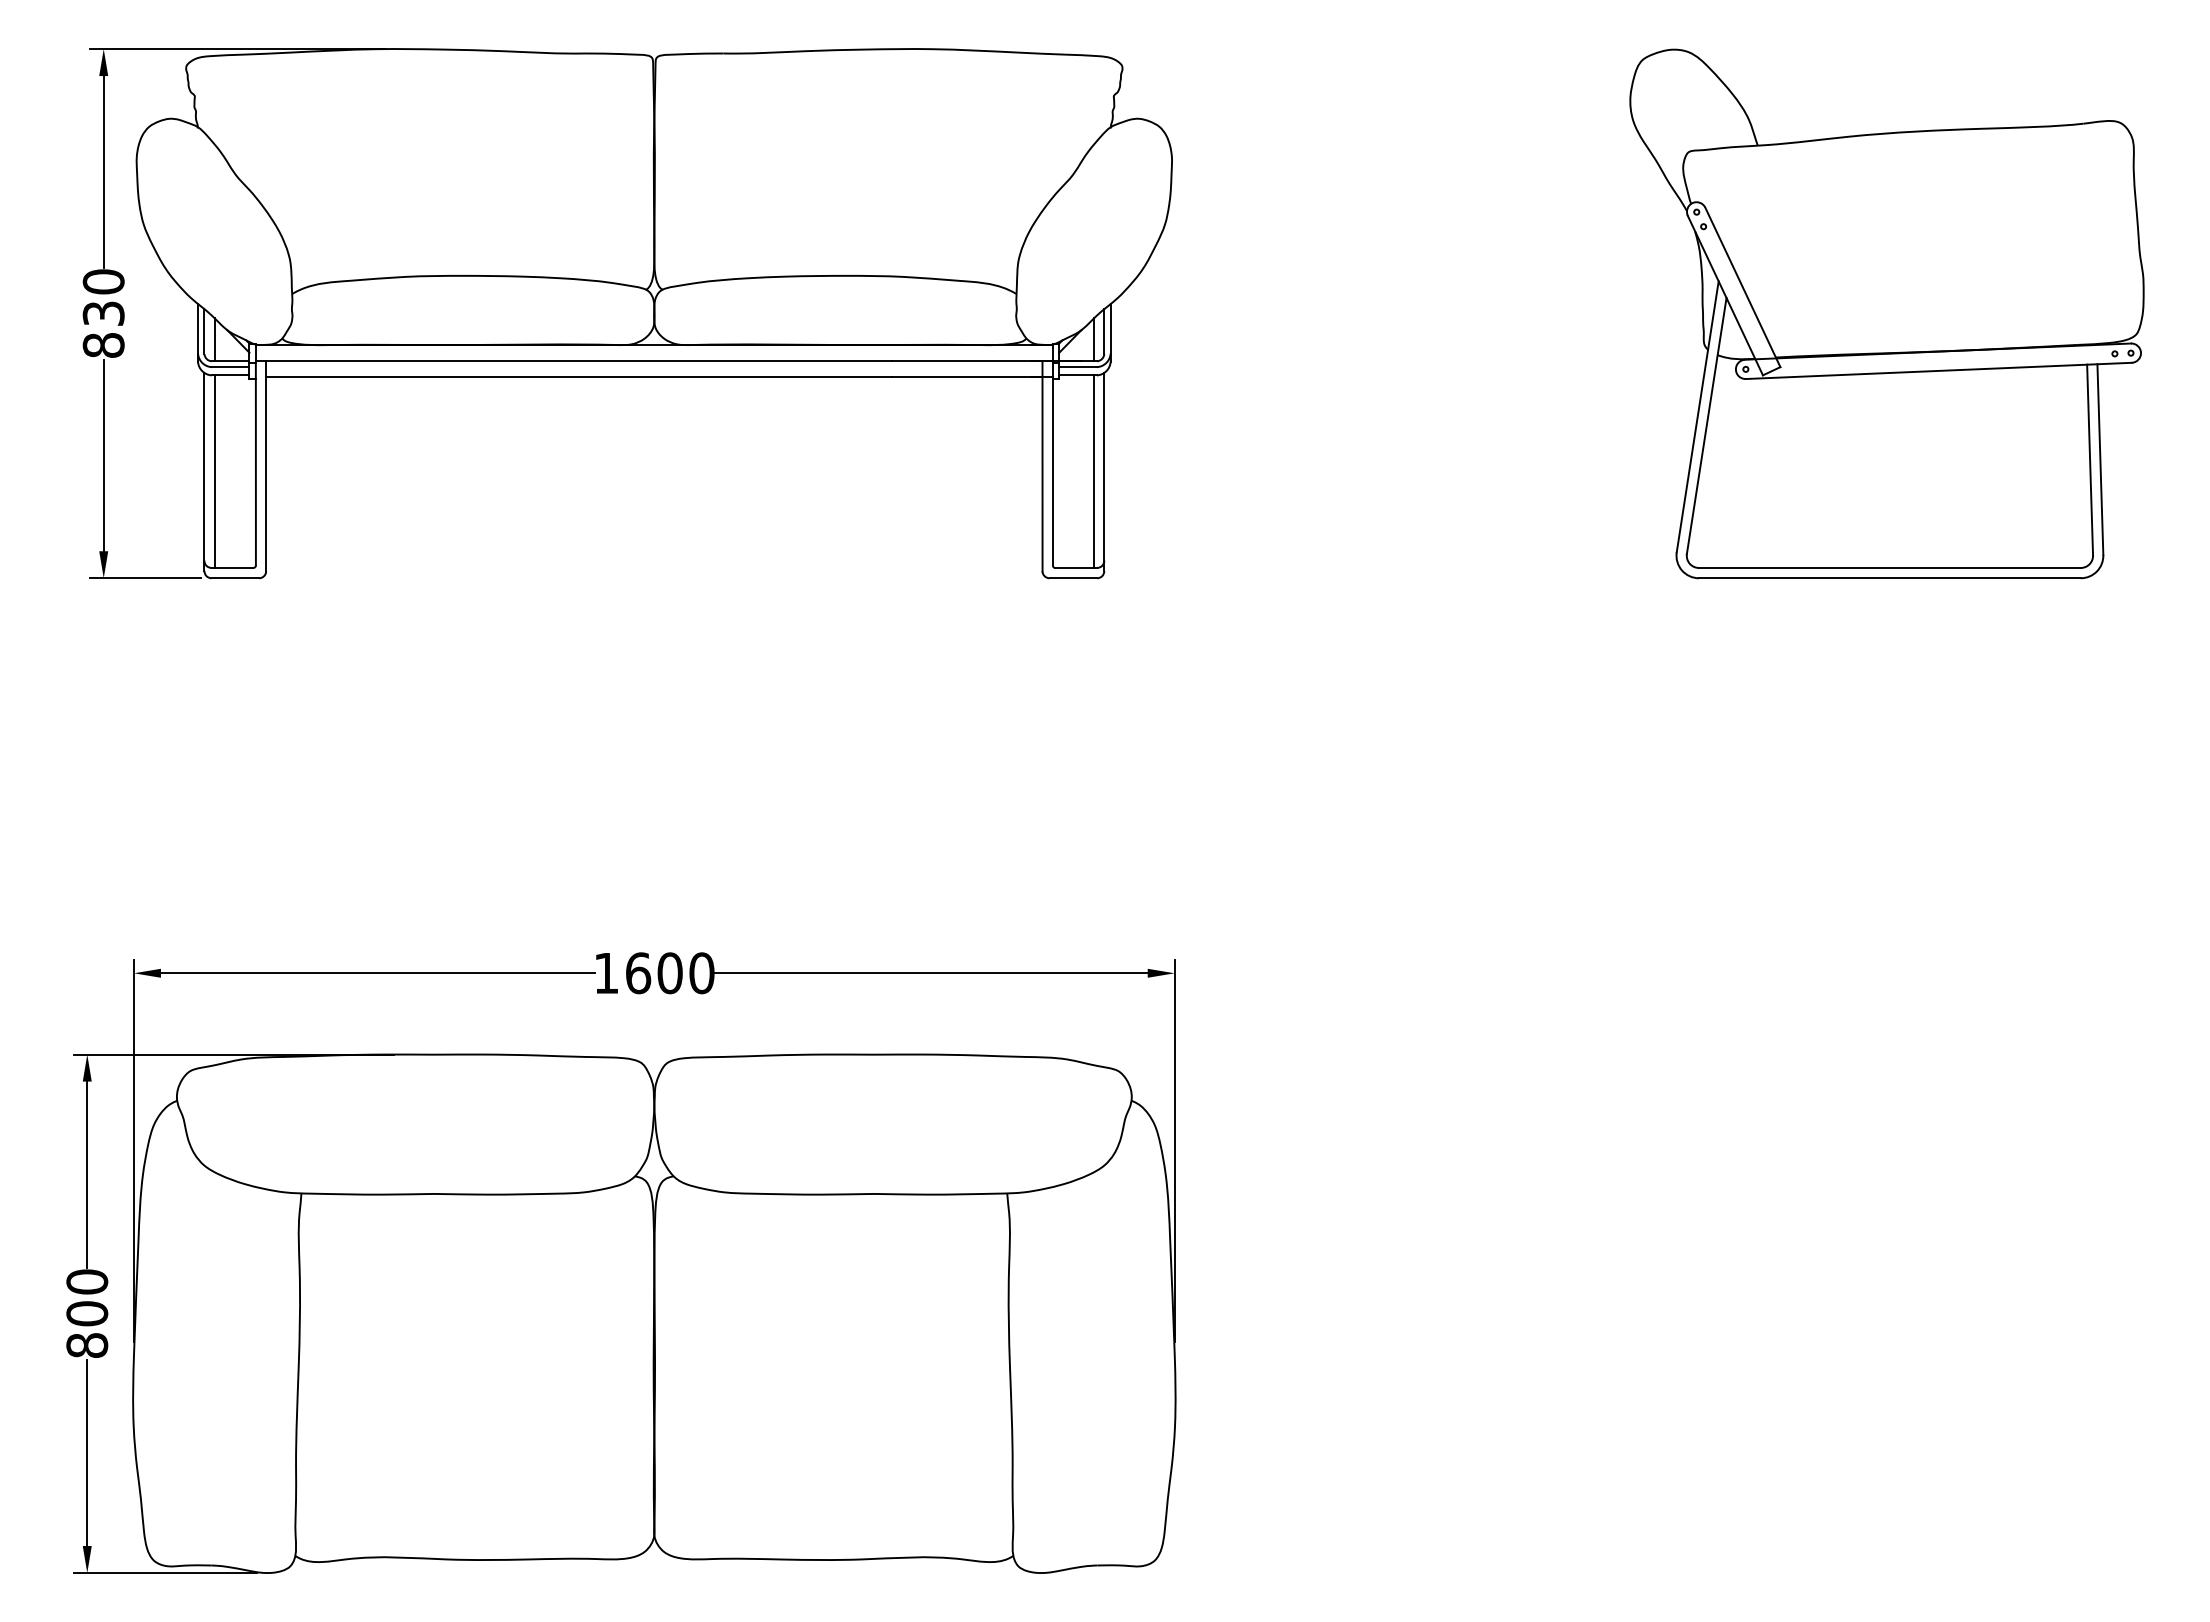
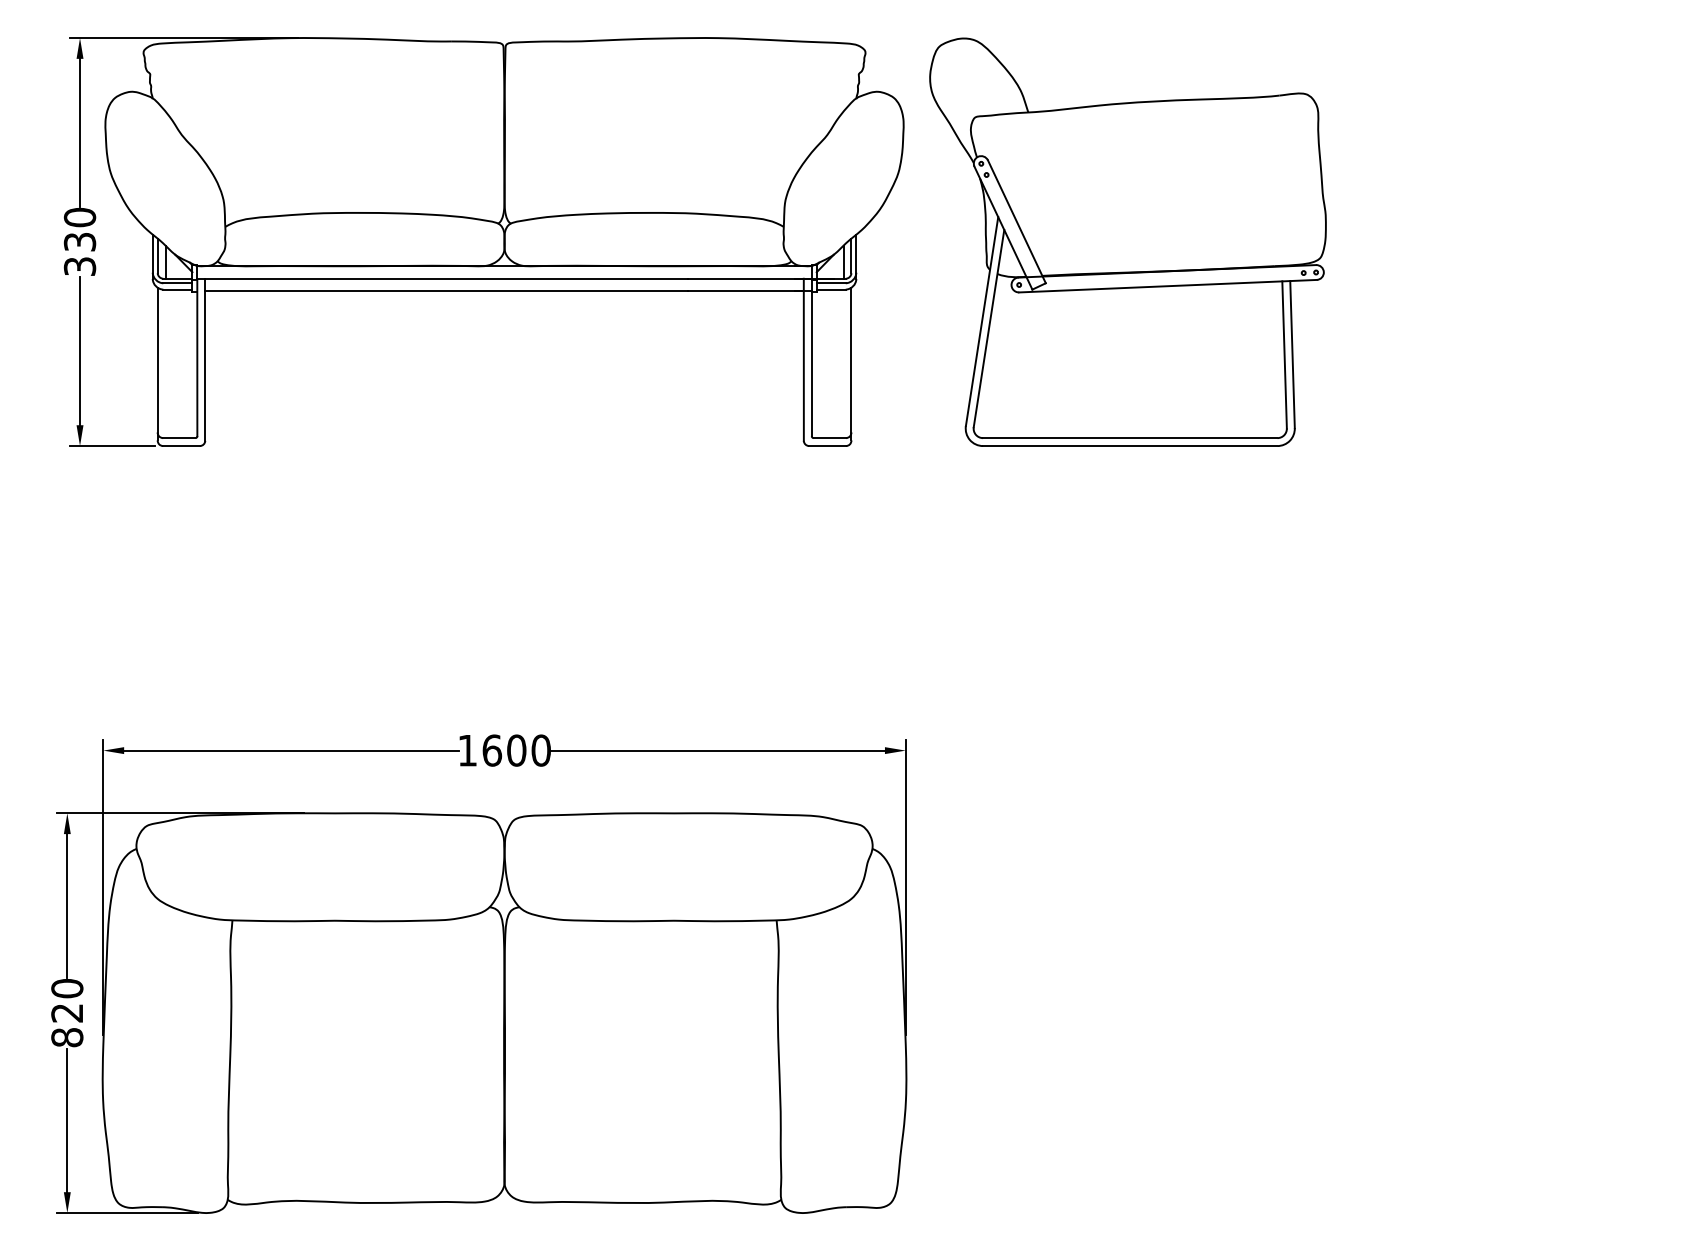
part: (1886, 313) -> (1127, 241), moved
text: (103, 345) -> (79, 266), 830 -> 330
line: (214, 471) -> (165, 363), removed
line: (1093, 471) -> (843, 363), removed
text: (87, 1313) -> (67, 1012), 800 -> 820

